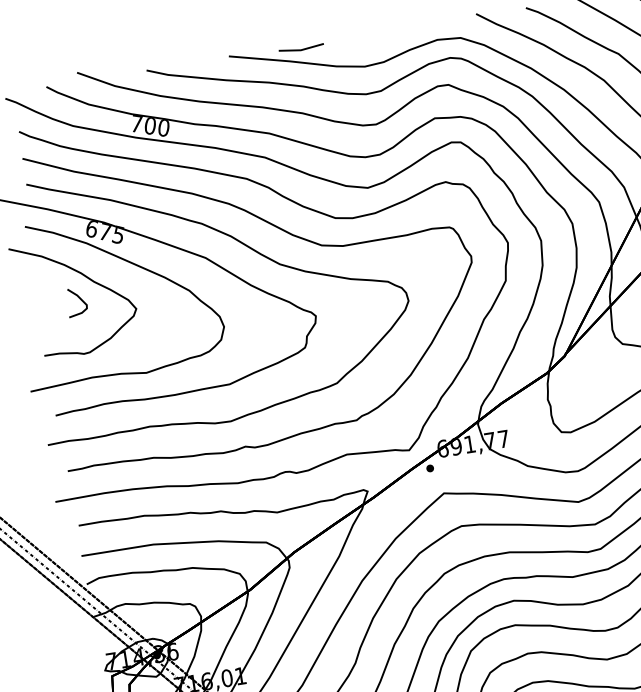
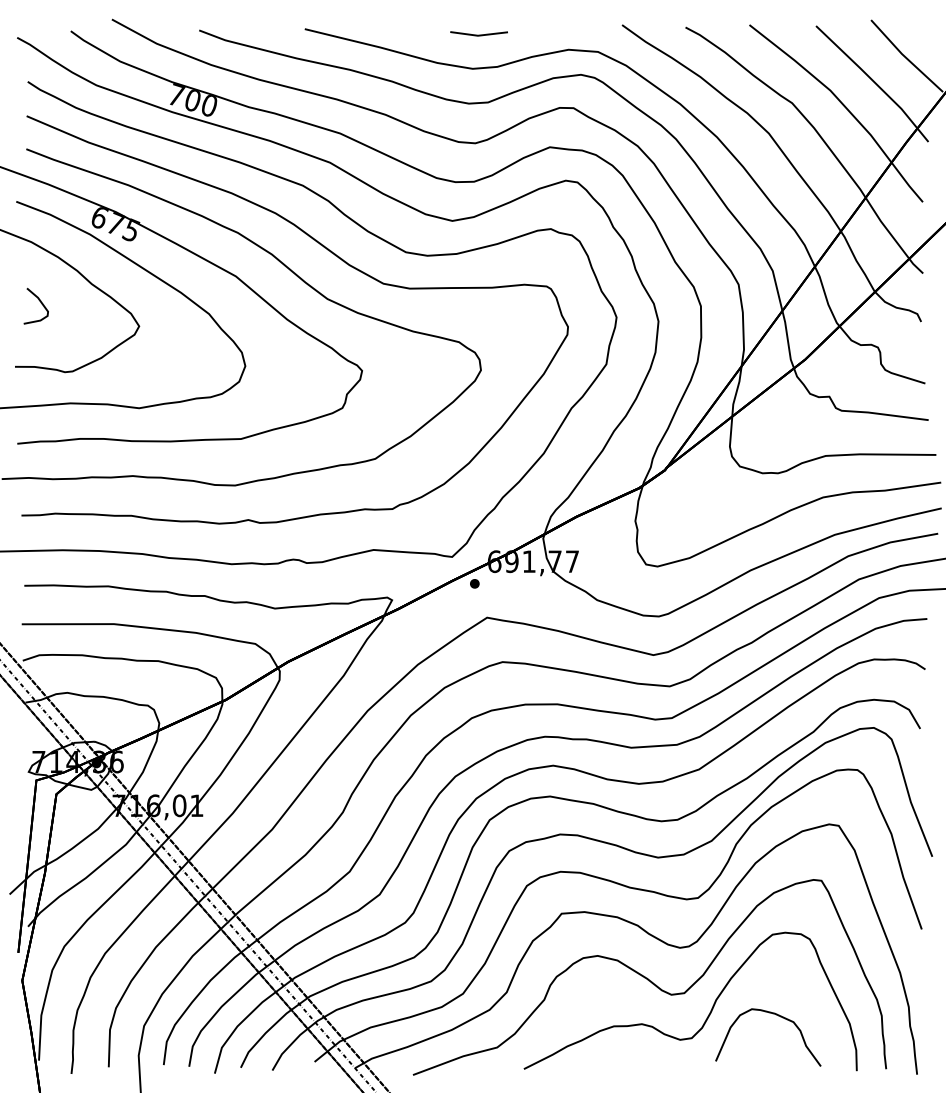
line: (301, 49) -> (478, 34), moved
curve: (78, 298) -> (39, 301), moved

